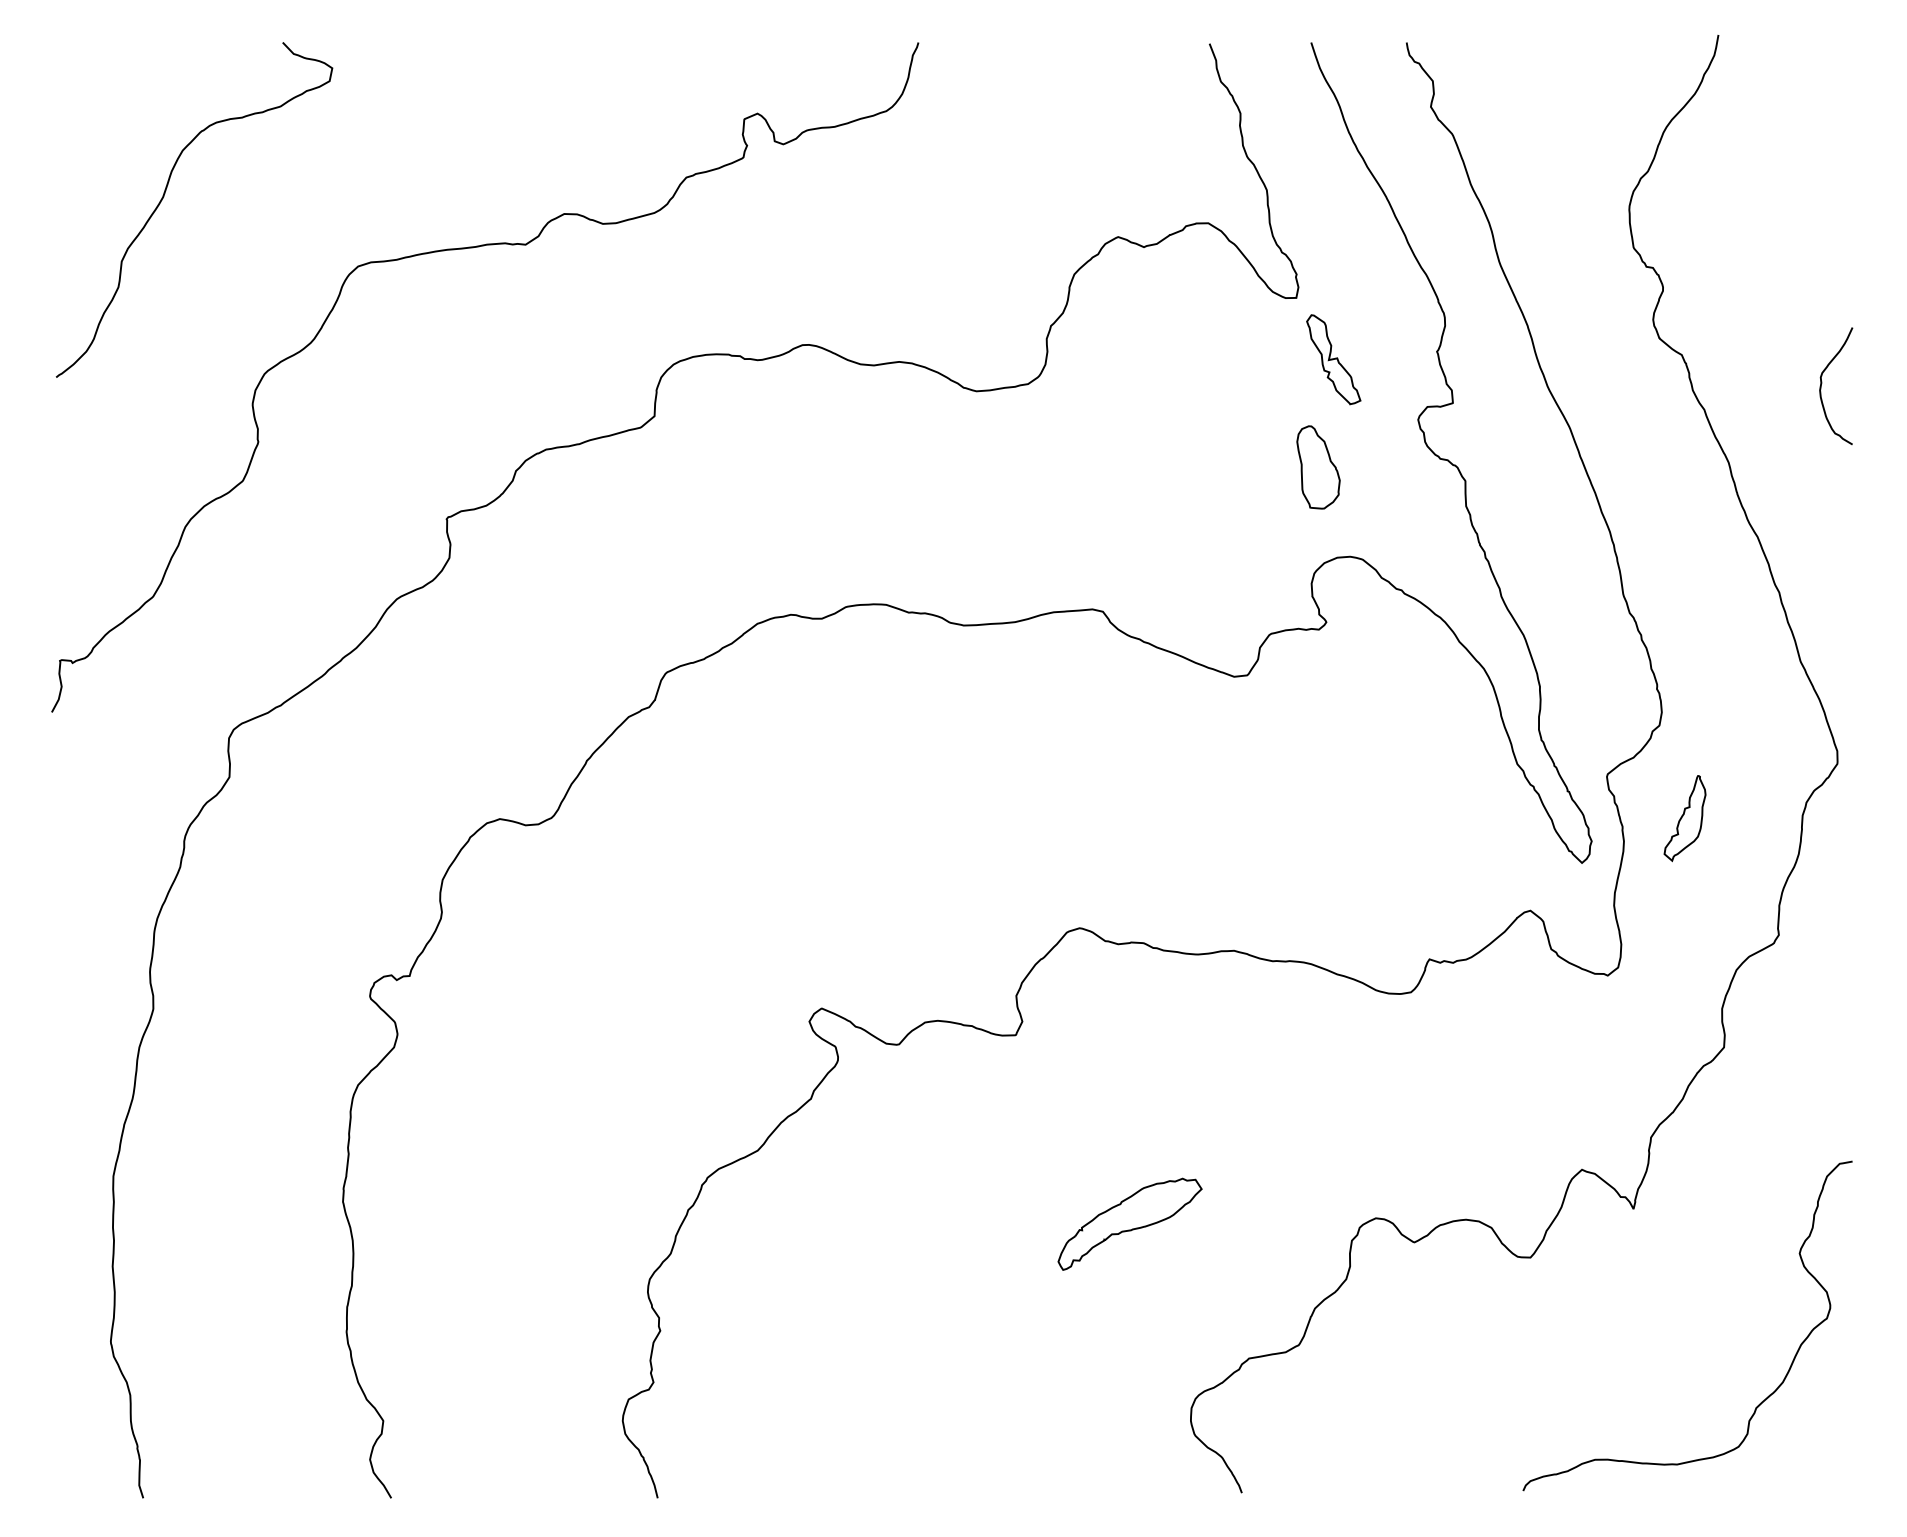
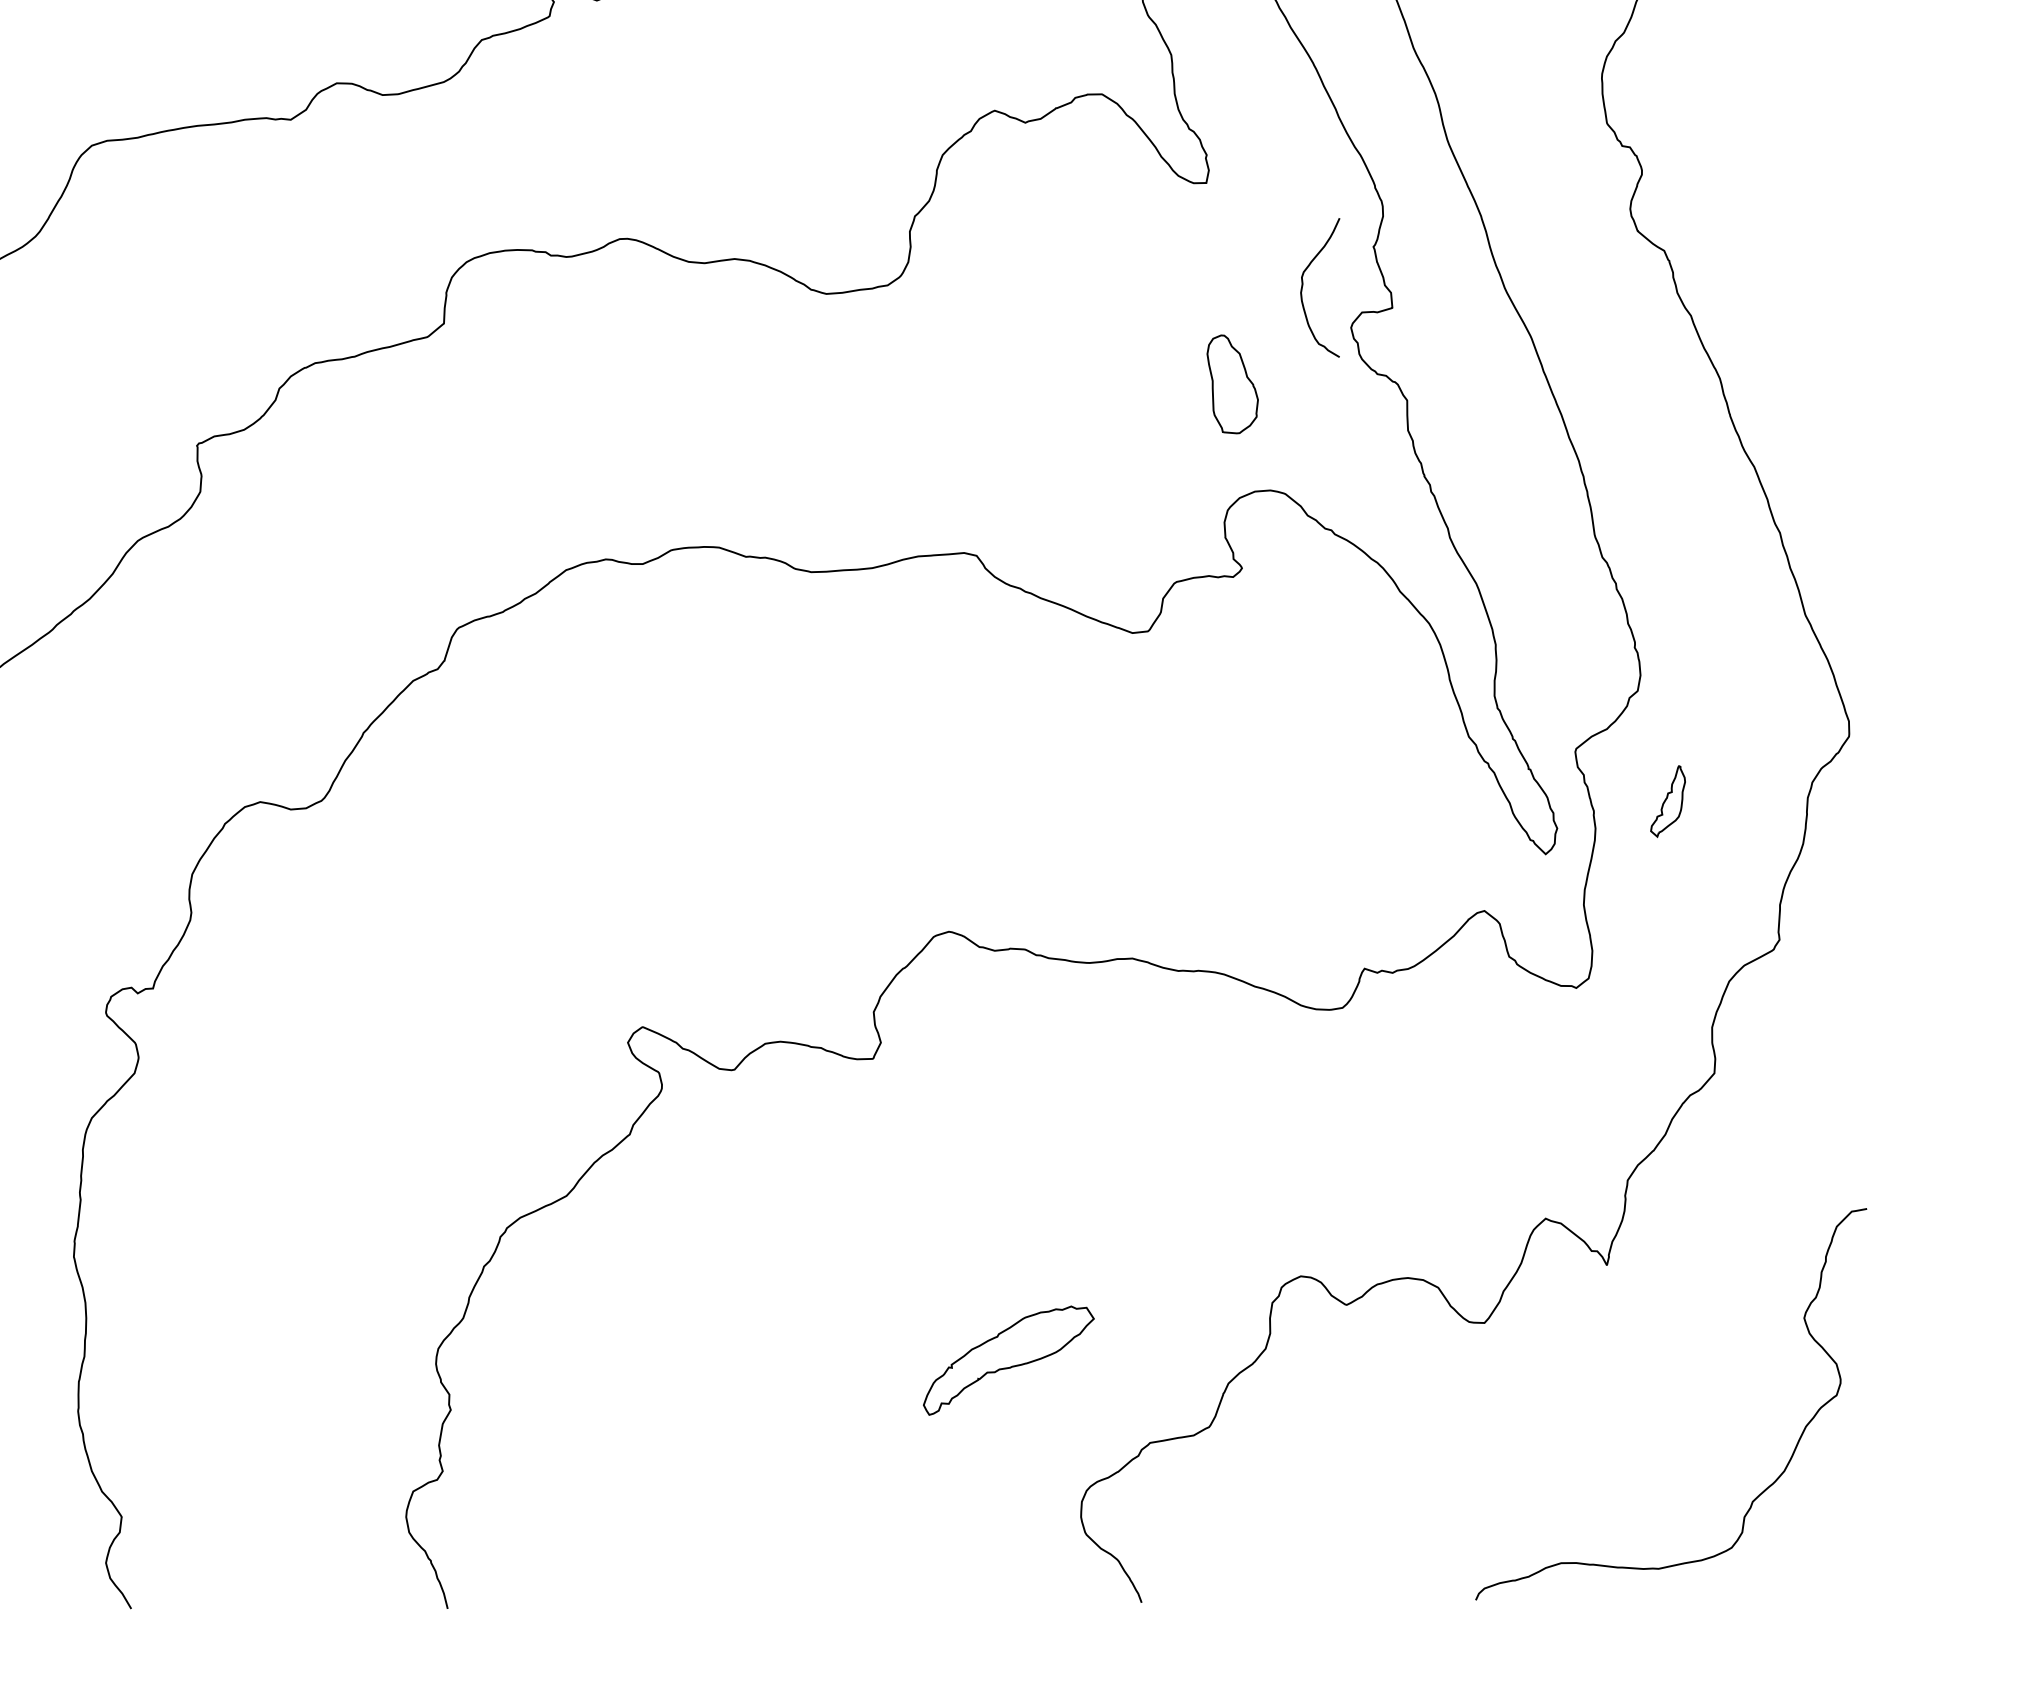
part: (1333, 359) -> (1250, 256), removed
curve: (1822, 383) -> (1303, 284), moved
part: (1684, 818) -> (1667, 801), size x0.7
part: (1129, 1223) -> (1008, 1359), moved

